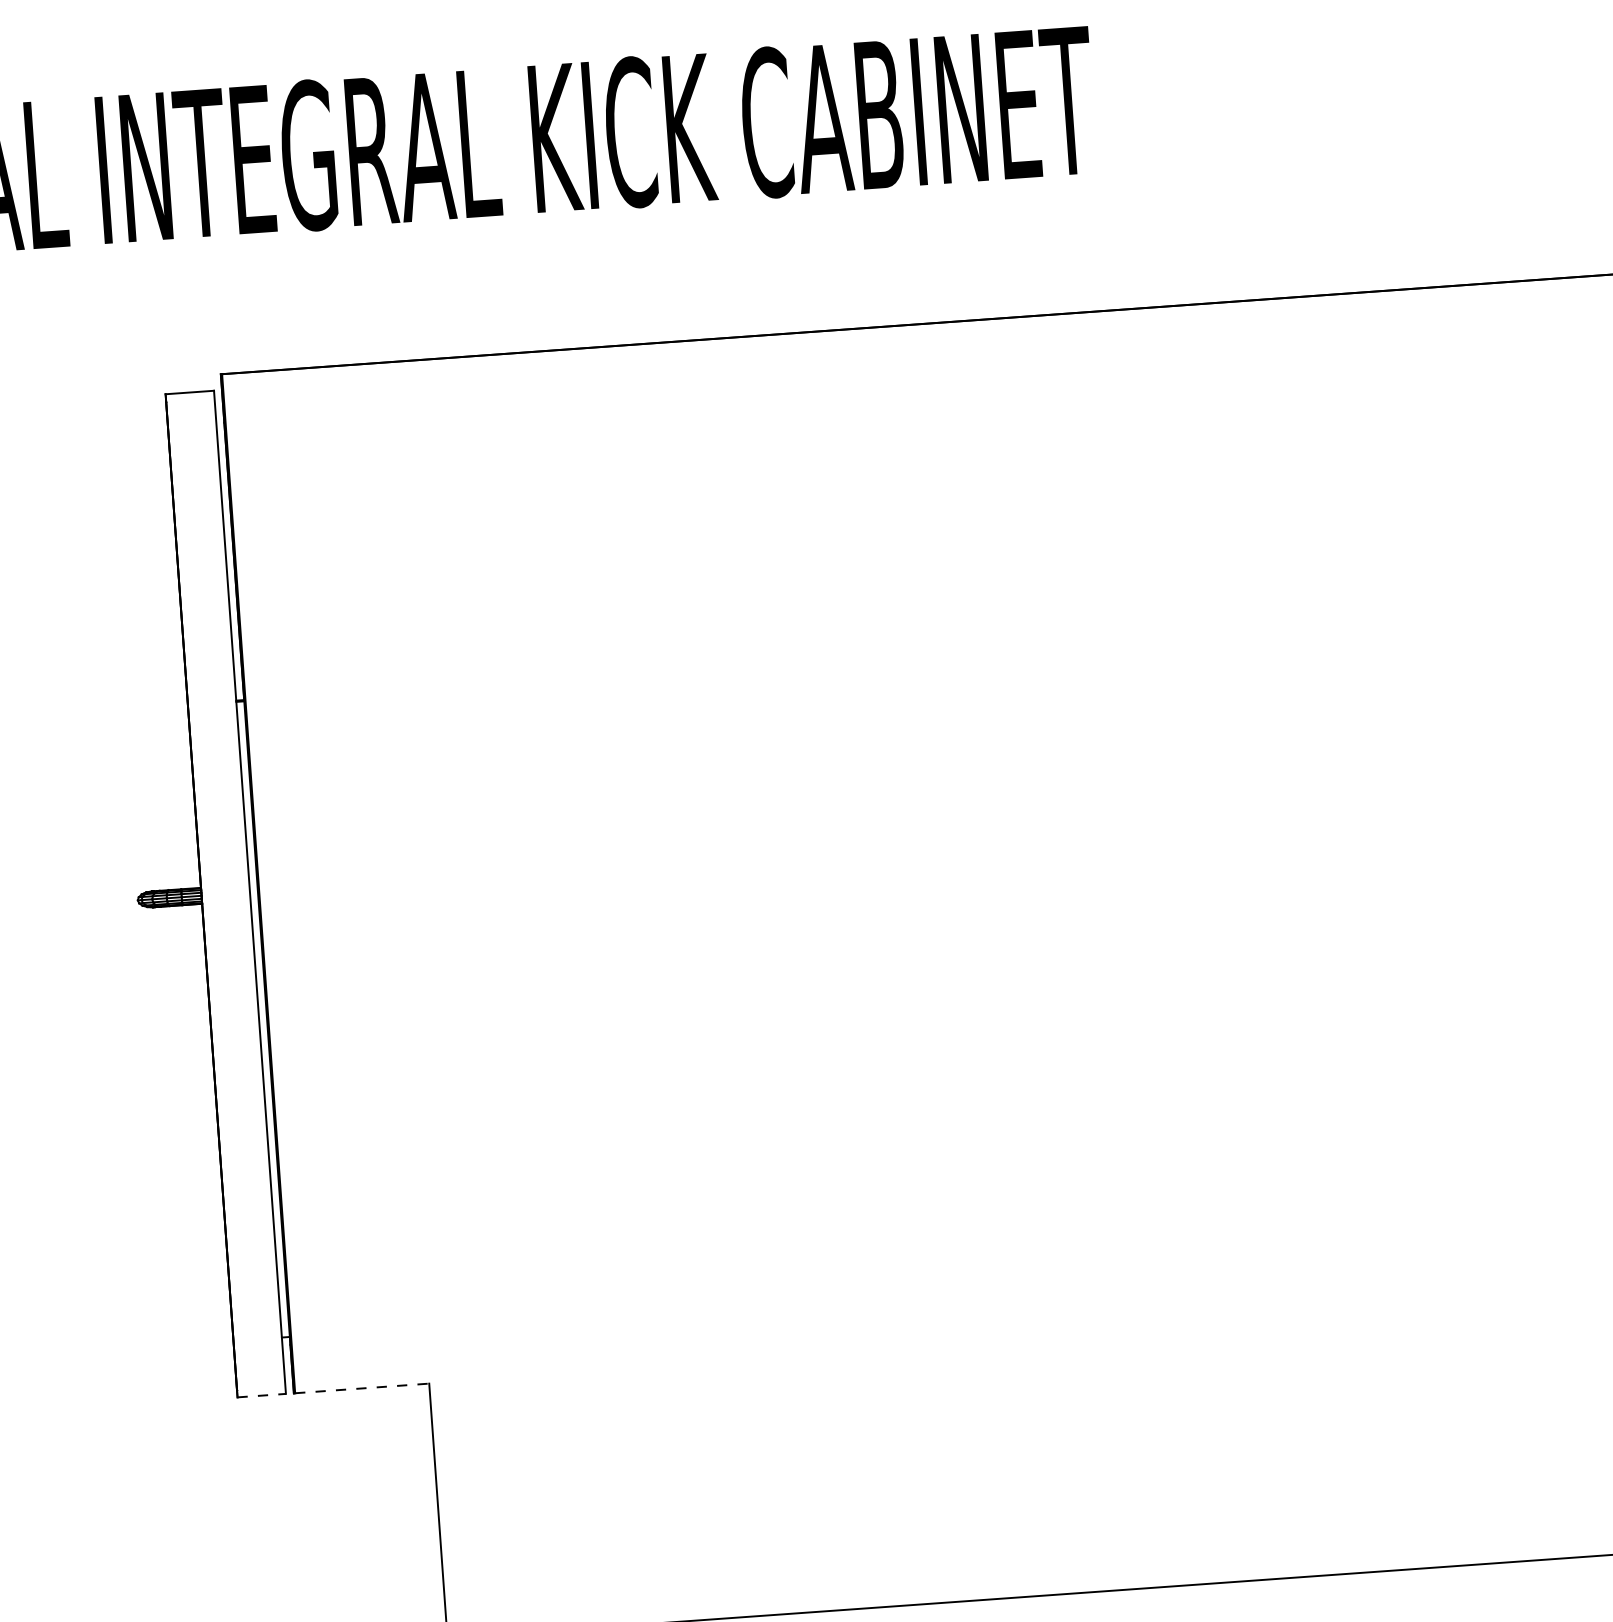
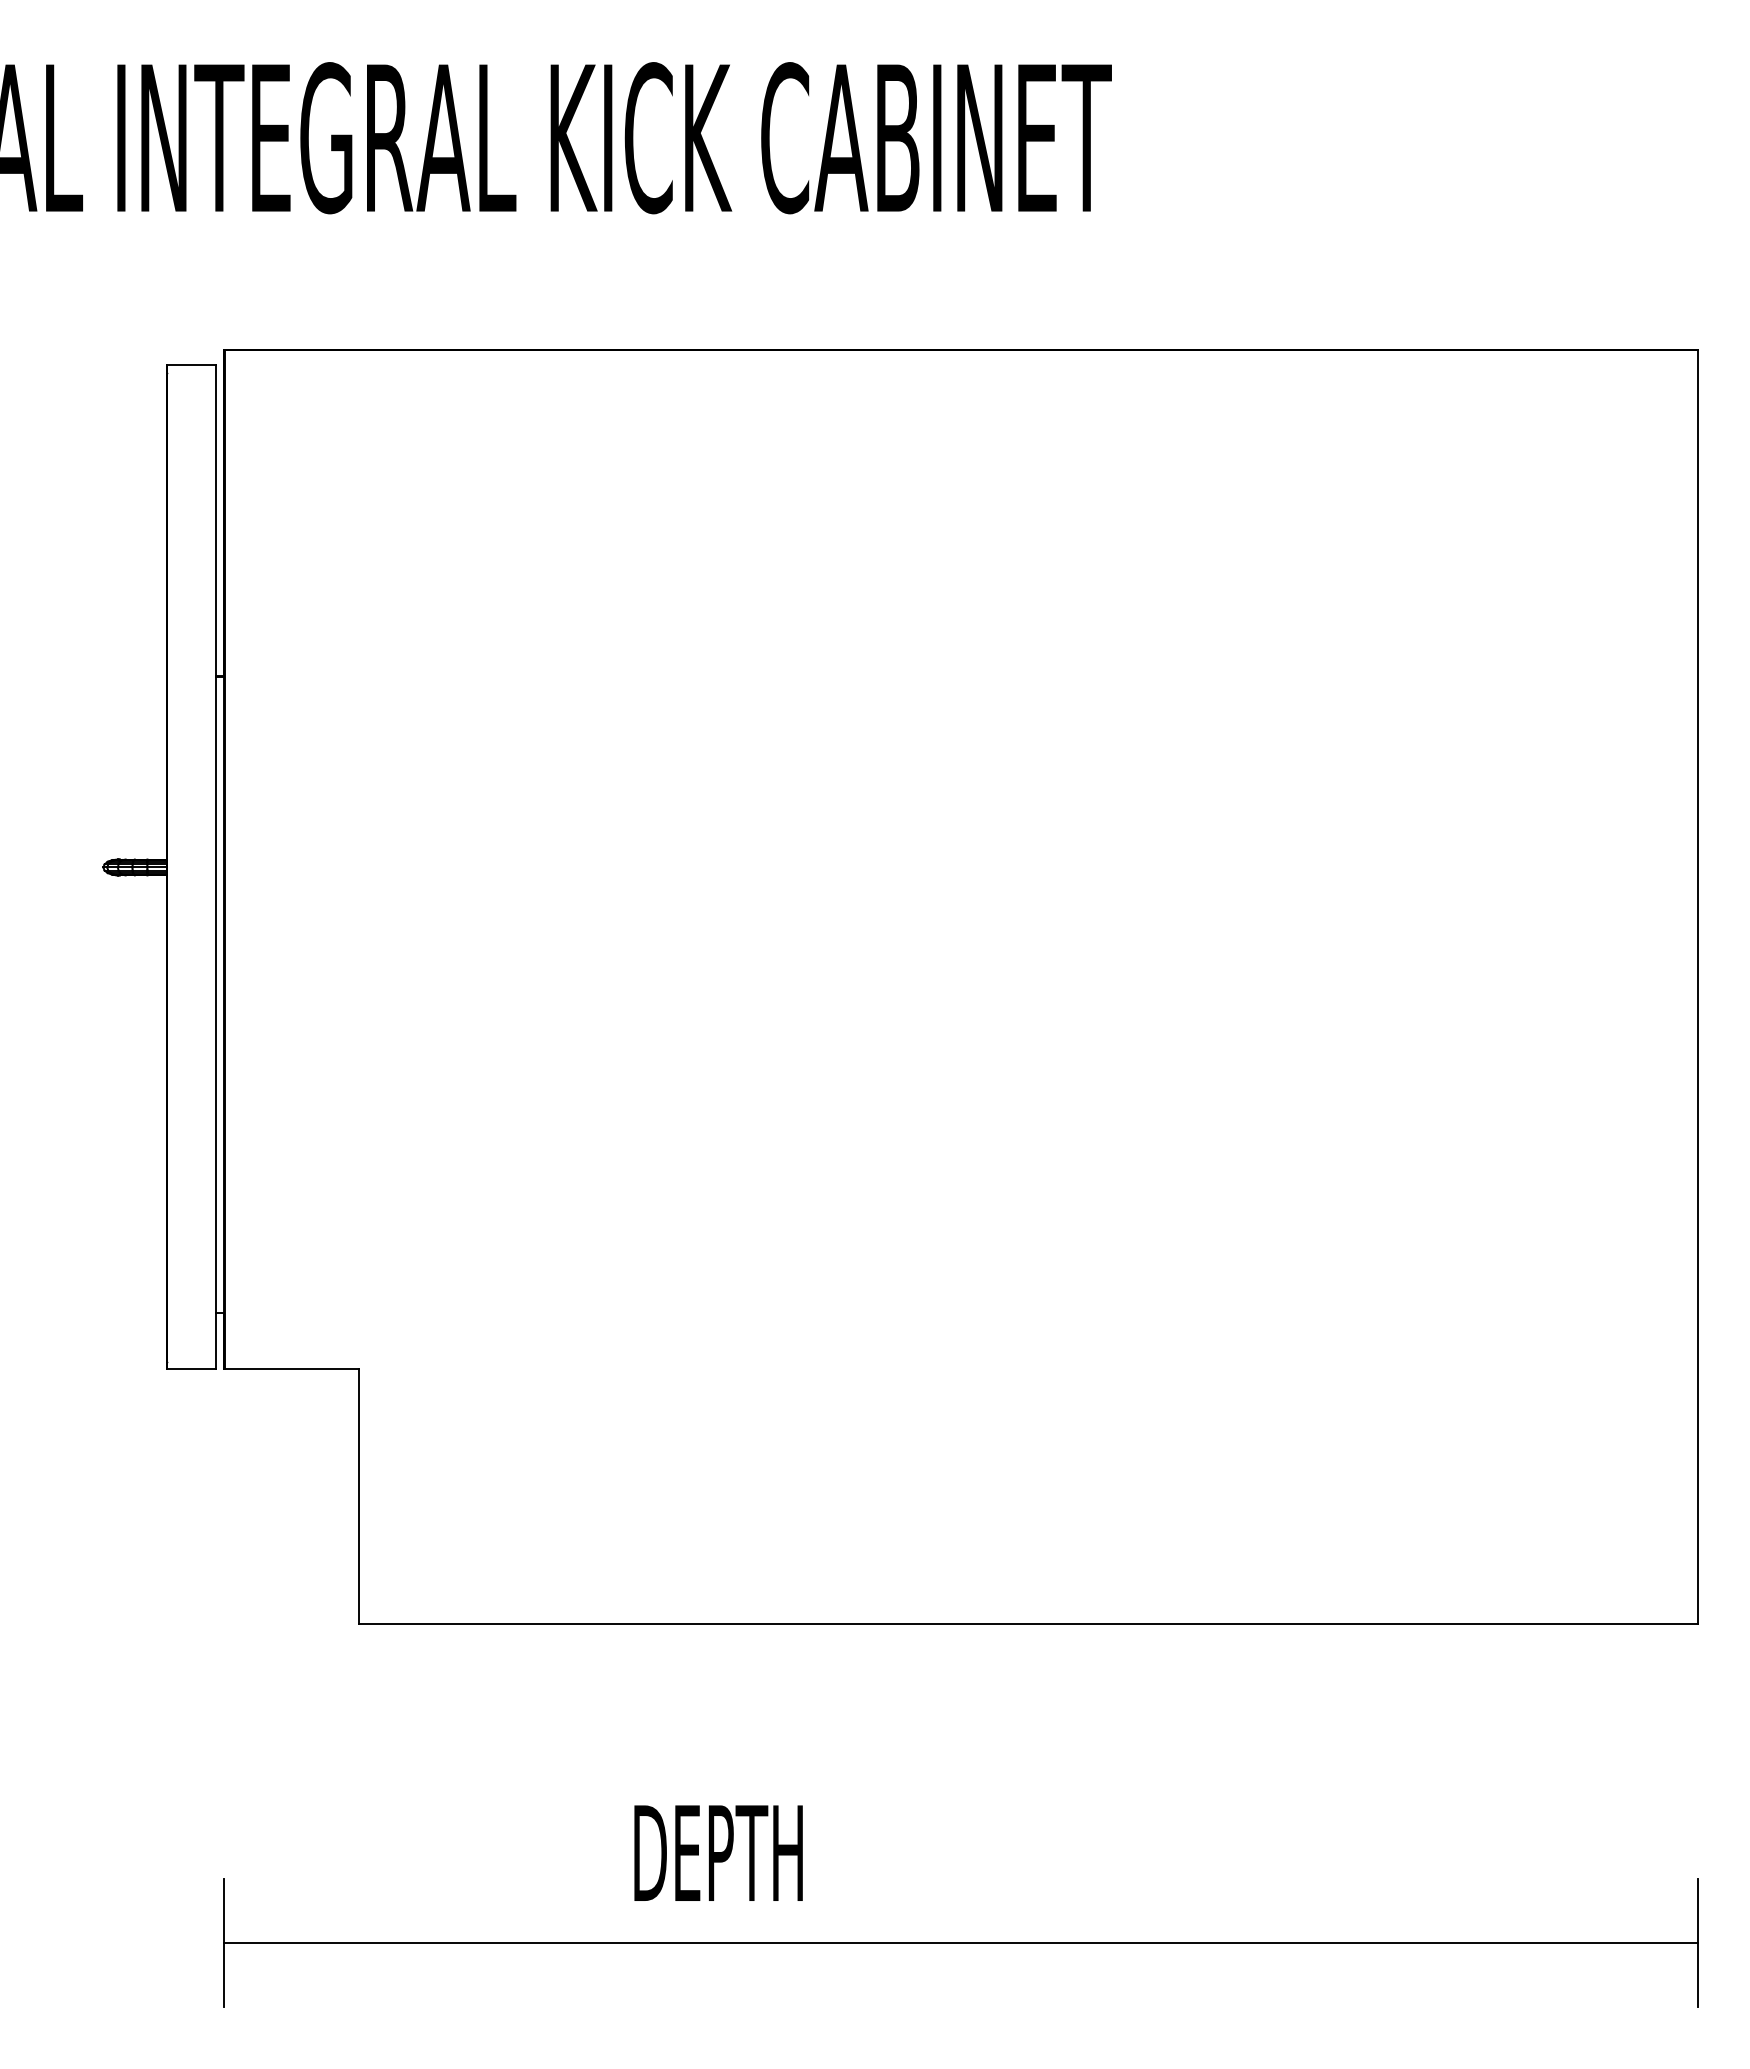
line: (362, 1388) -> (292, 1369), dashed -> solid
line: (261, 1395) -> (191, 1369), dashed -> solid

